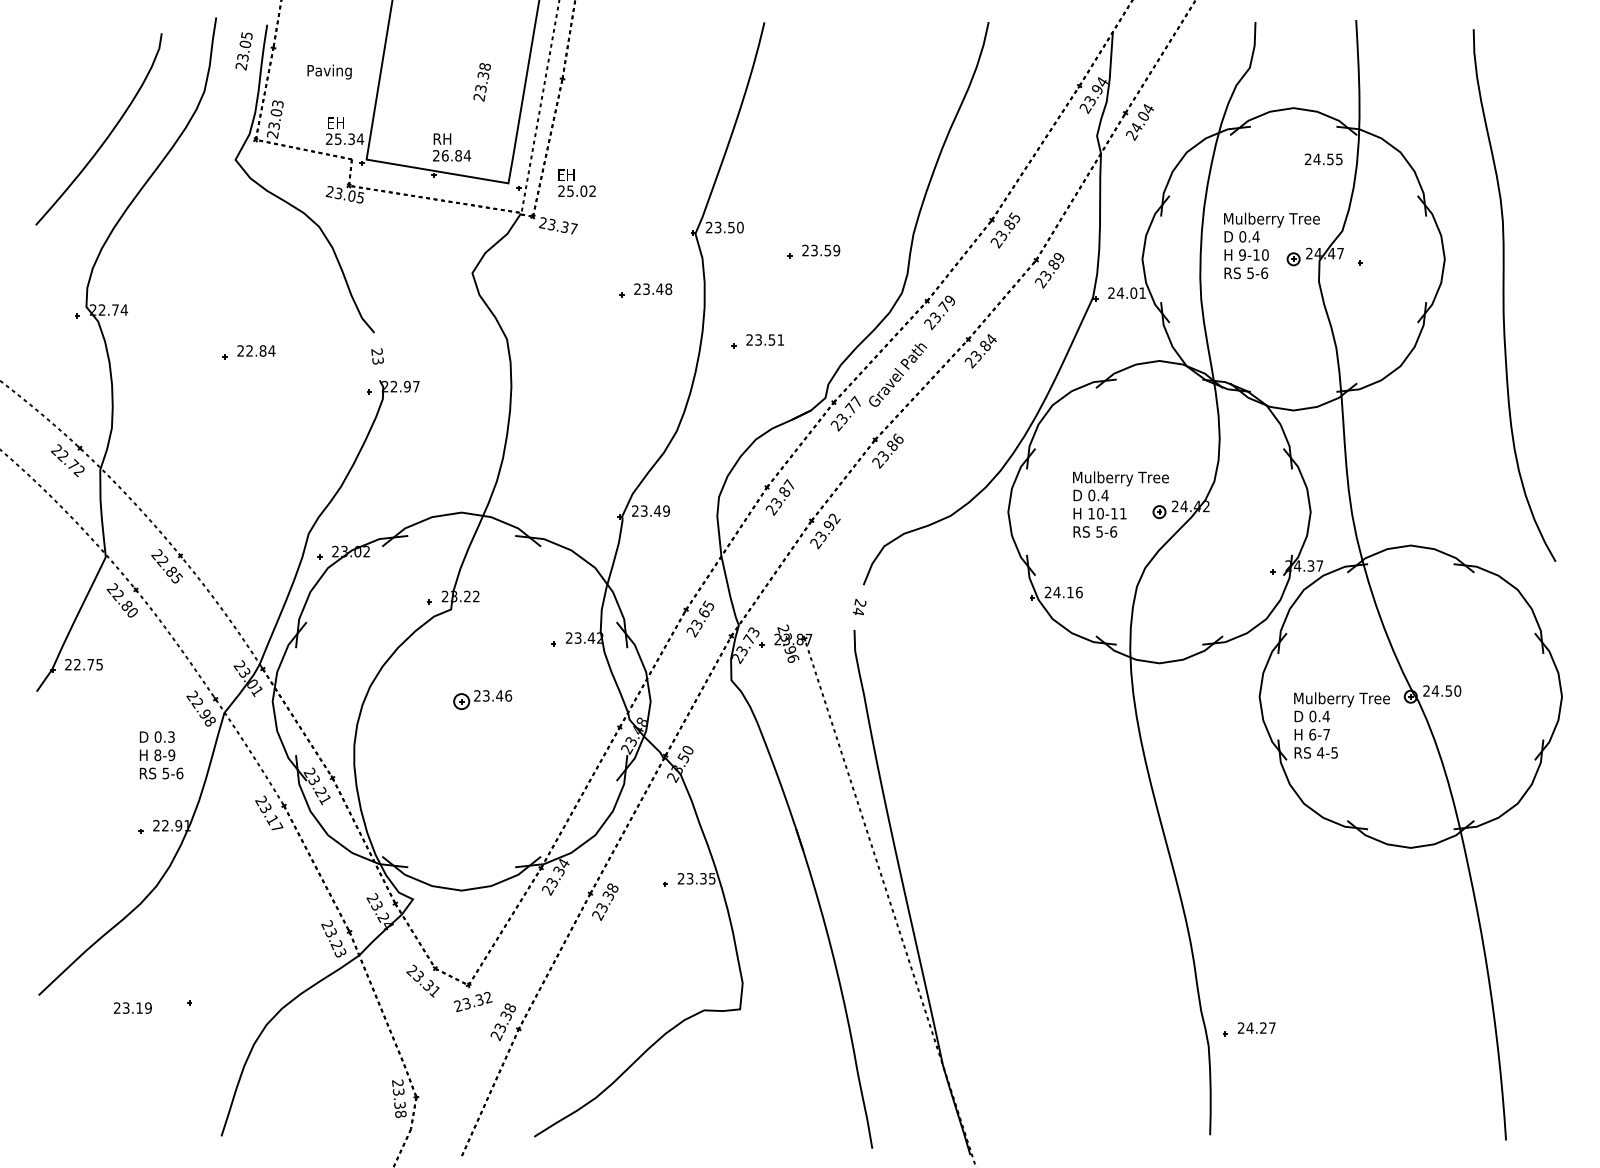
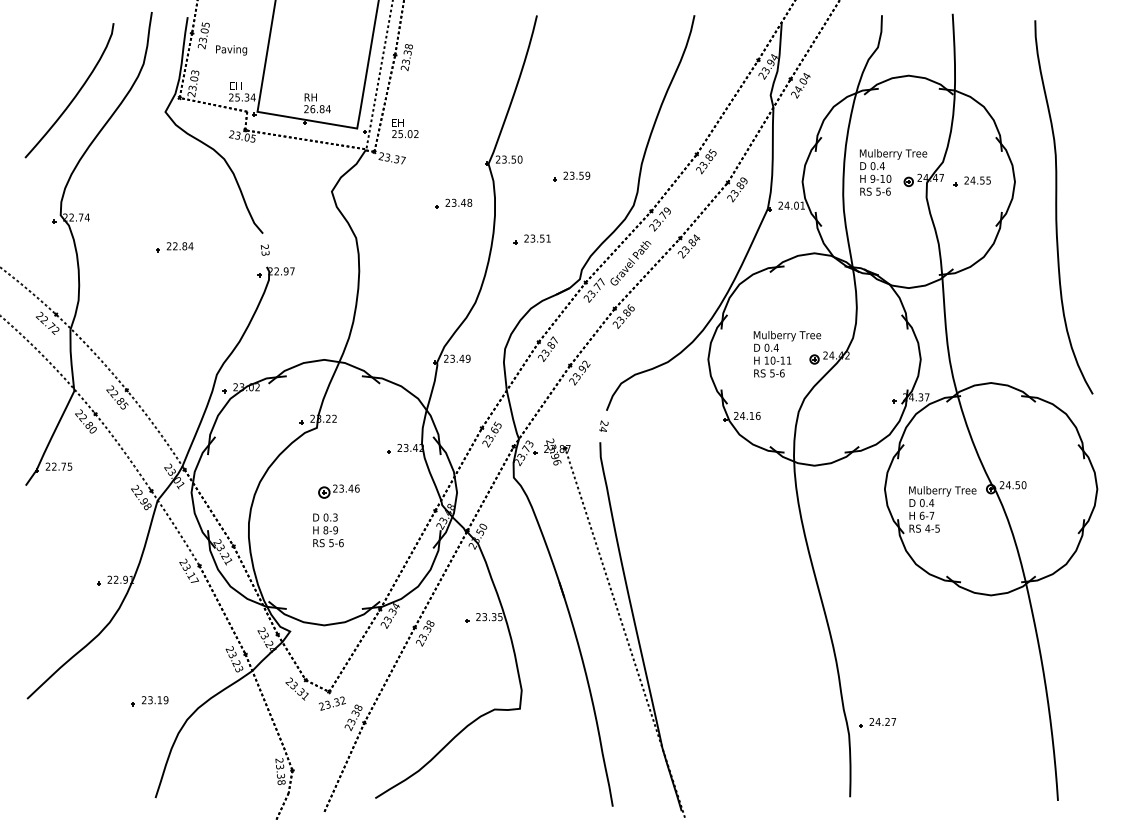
text: (243, 51) -> (203, 35), moved
text: (481, 82) -> (406, 57), moved
text: (1323, 159) -> (977, 180), moved
text: (161, 755) -> (328, 530), moved
text: (132, 1007) -> (154, 699), moved

